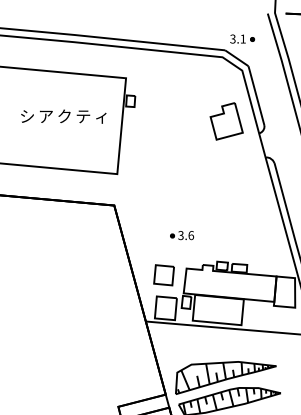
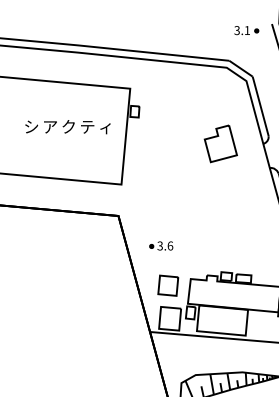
part: (242, 38) -> (246, 29), moved
part: (226, 121) -> (220, 143), moved
part: (182, 235) -> (161, 245), moved

